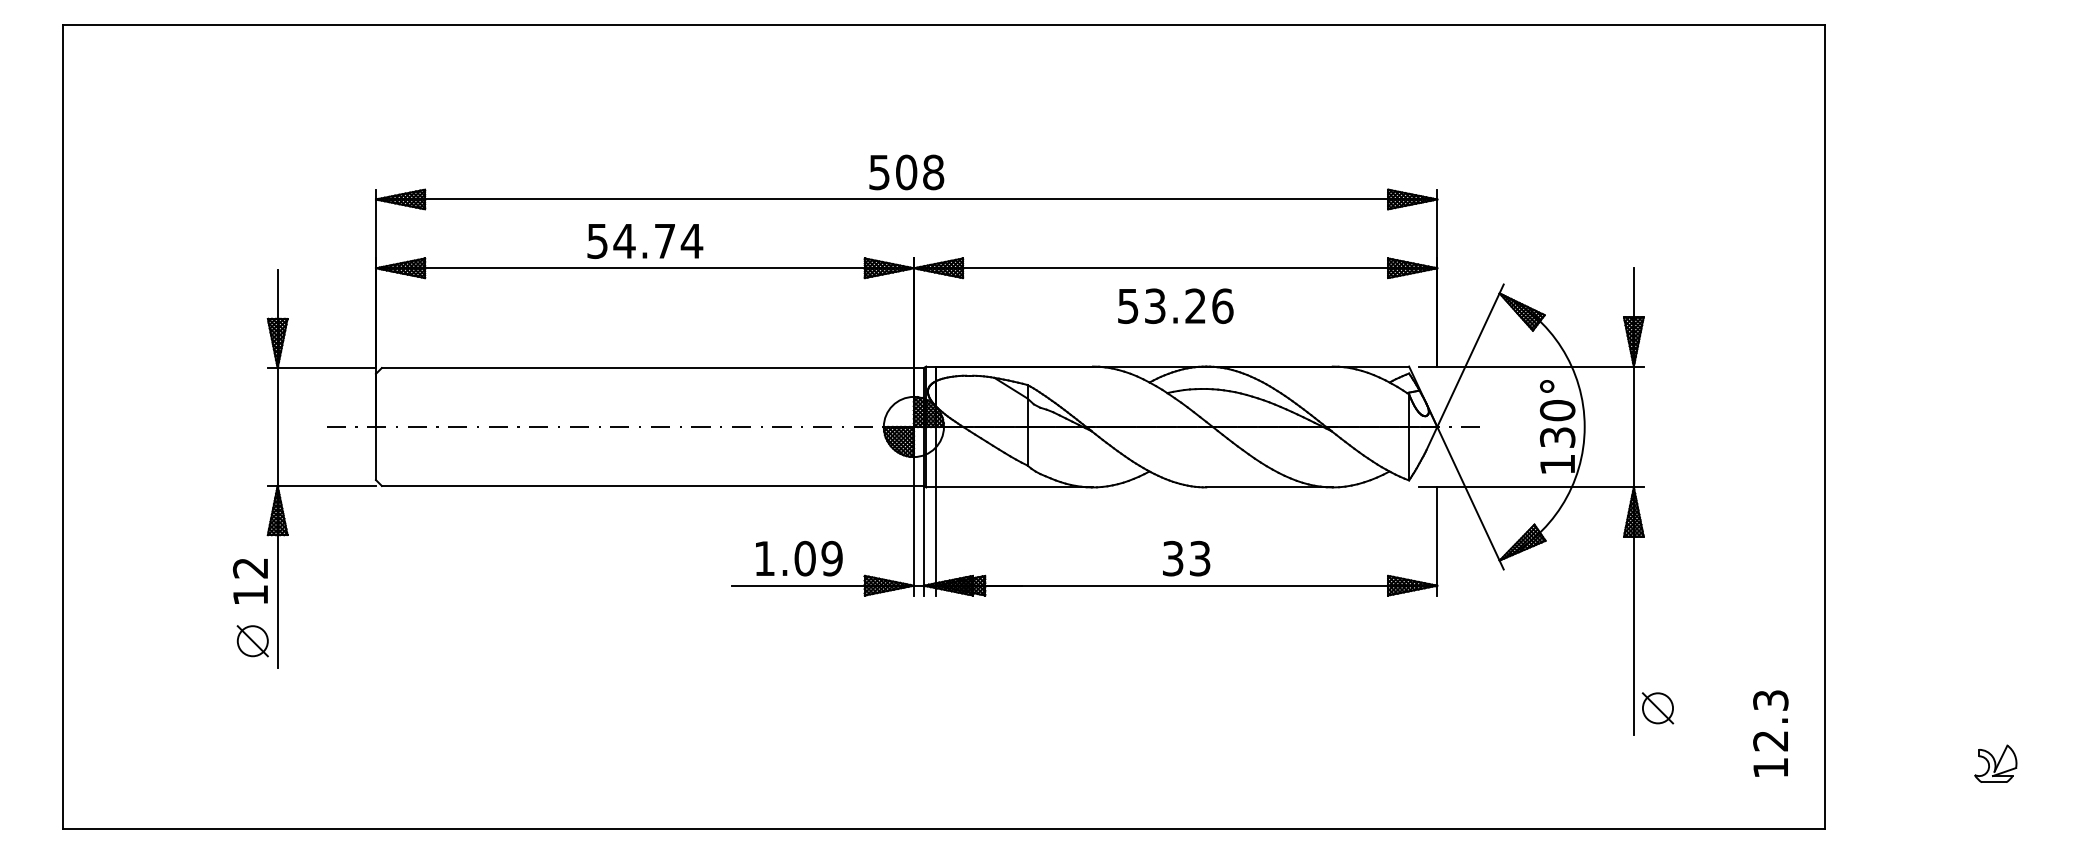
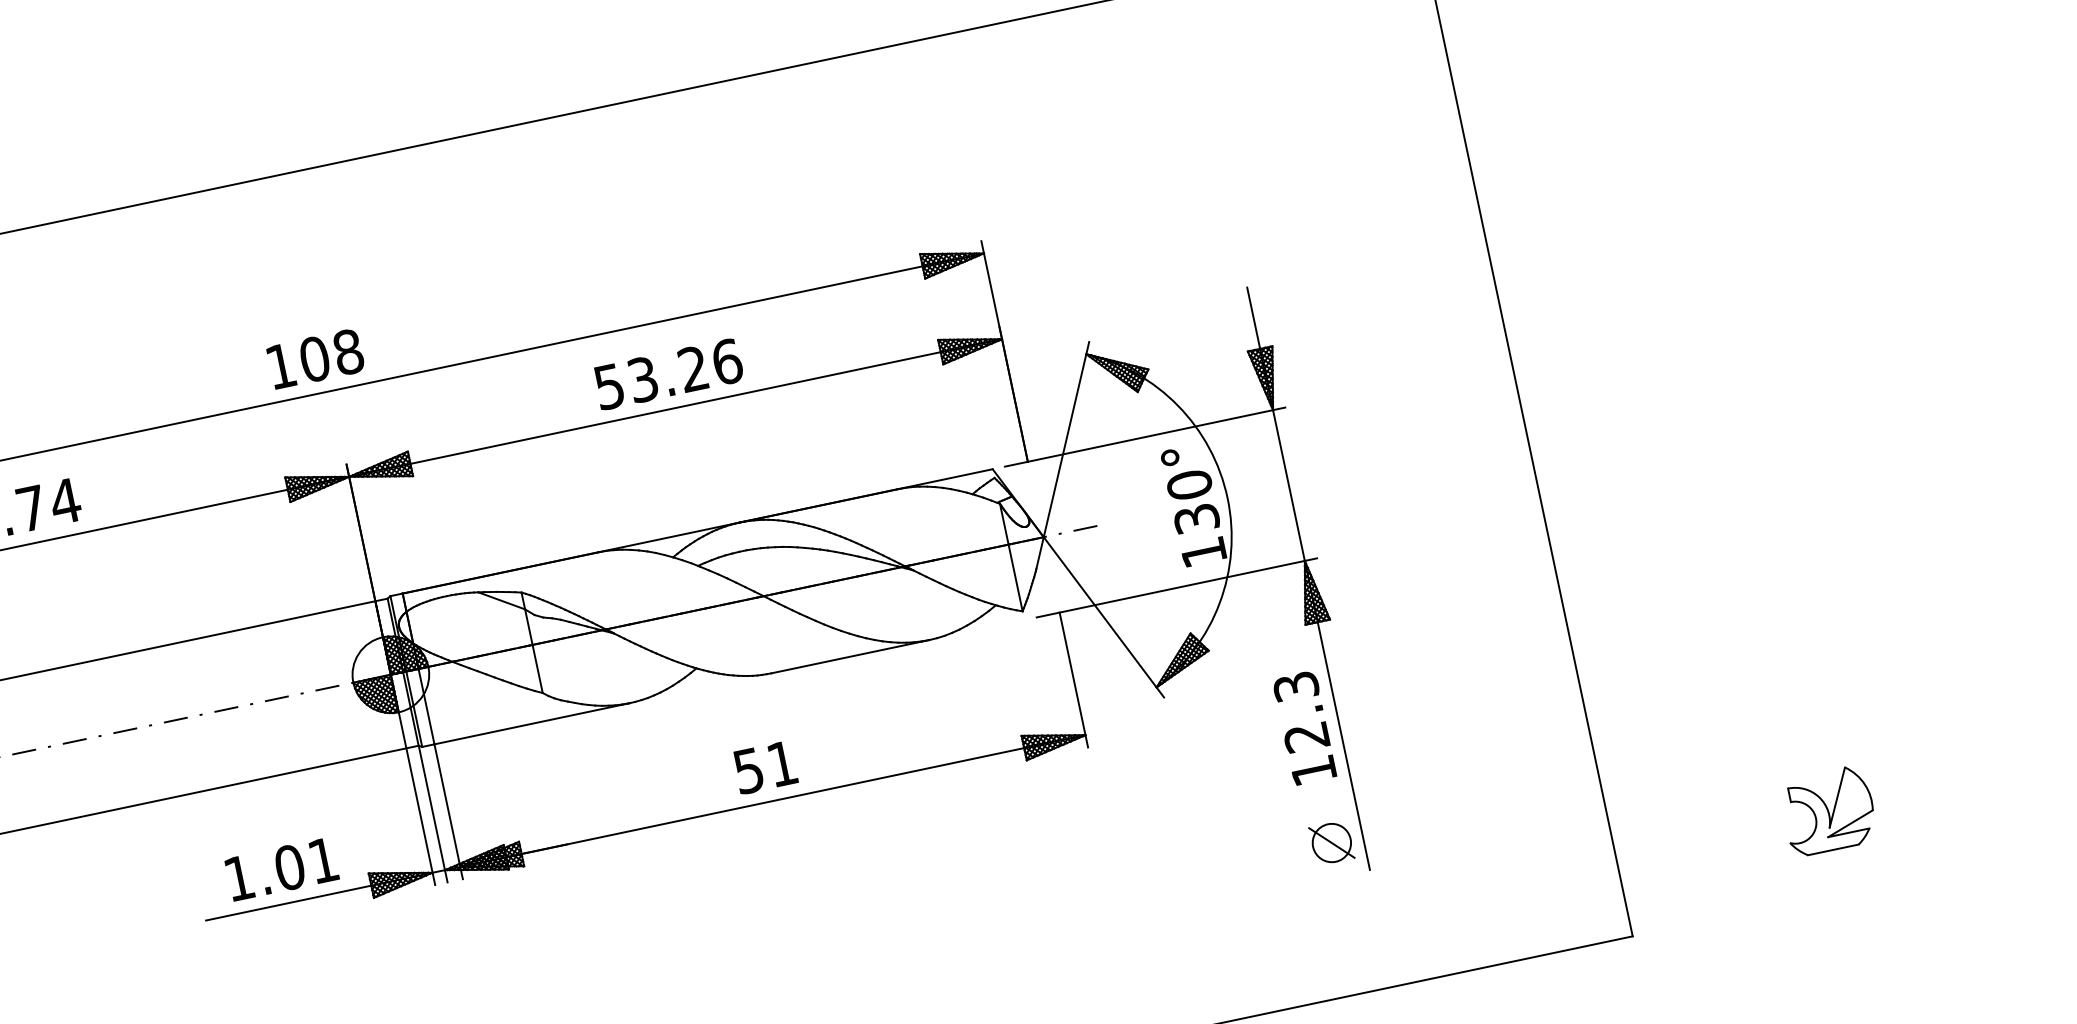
text: (879, 172) -> (281, 366), 508 -> 108
text: (1175, 305) -> (668, 373), moved
text: (831, 558) -> (322, 860), 1.09 -> 1.01
text: (1186, 558) -> (765, 767), 33 -> 51
part: (1657, 708) -> (1331, 843), moved
text: (1770, 733) -> (1304, 727), moved
part: (1995, 763) -> (1828, 810), size x1.67

